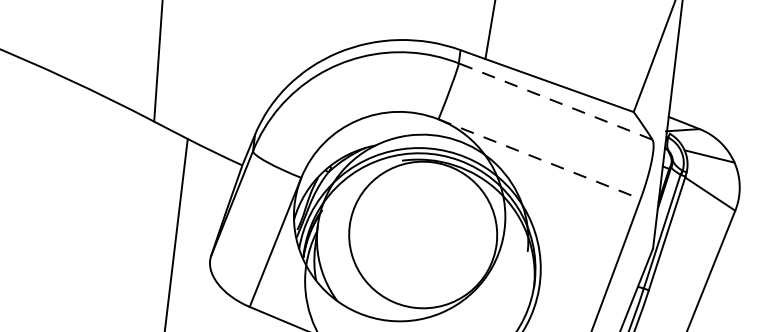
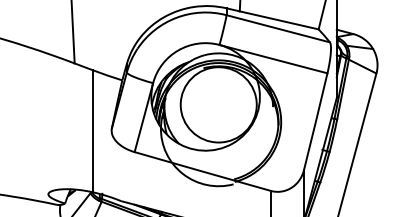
line: (554, 100) -> (277, 28), dashed -> solid
line: (539, 159) -> (273, 59), dashed -> solid

